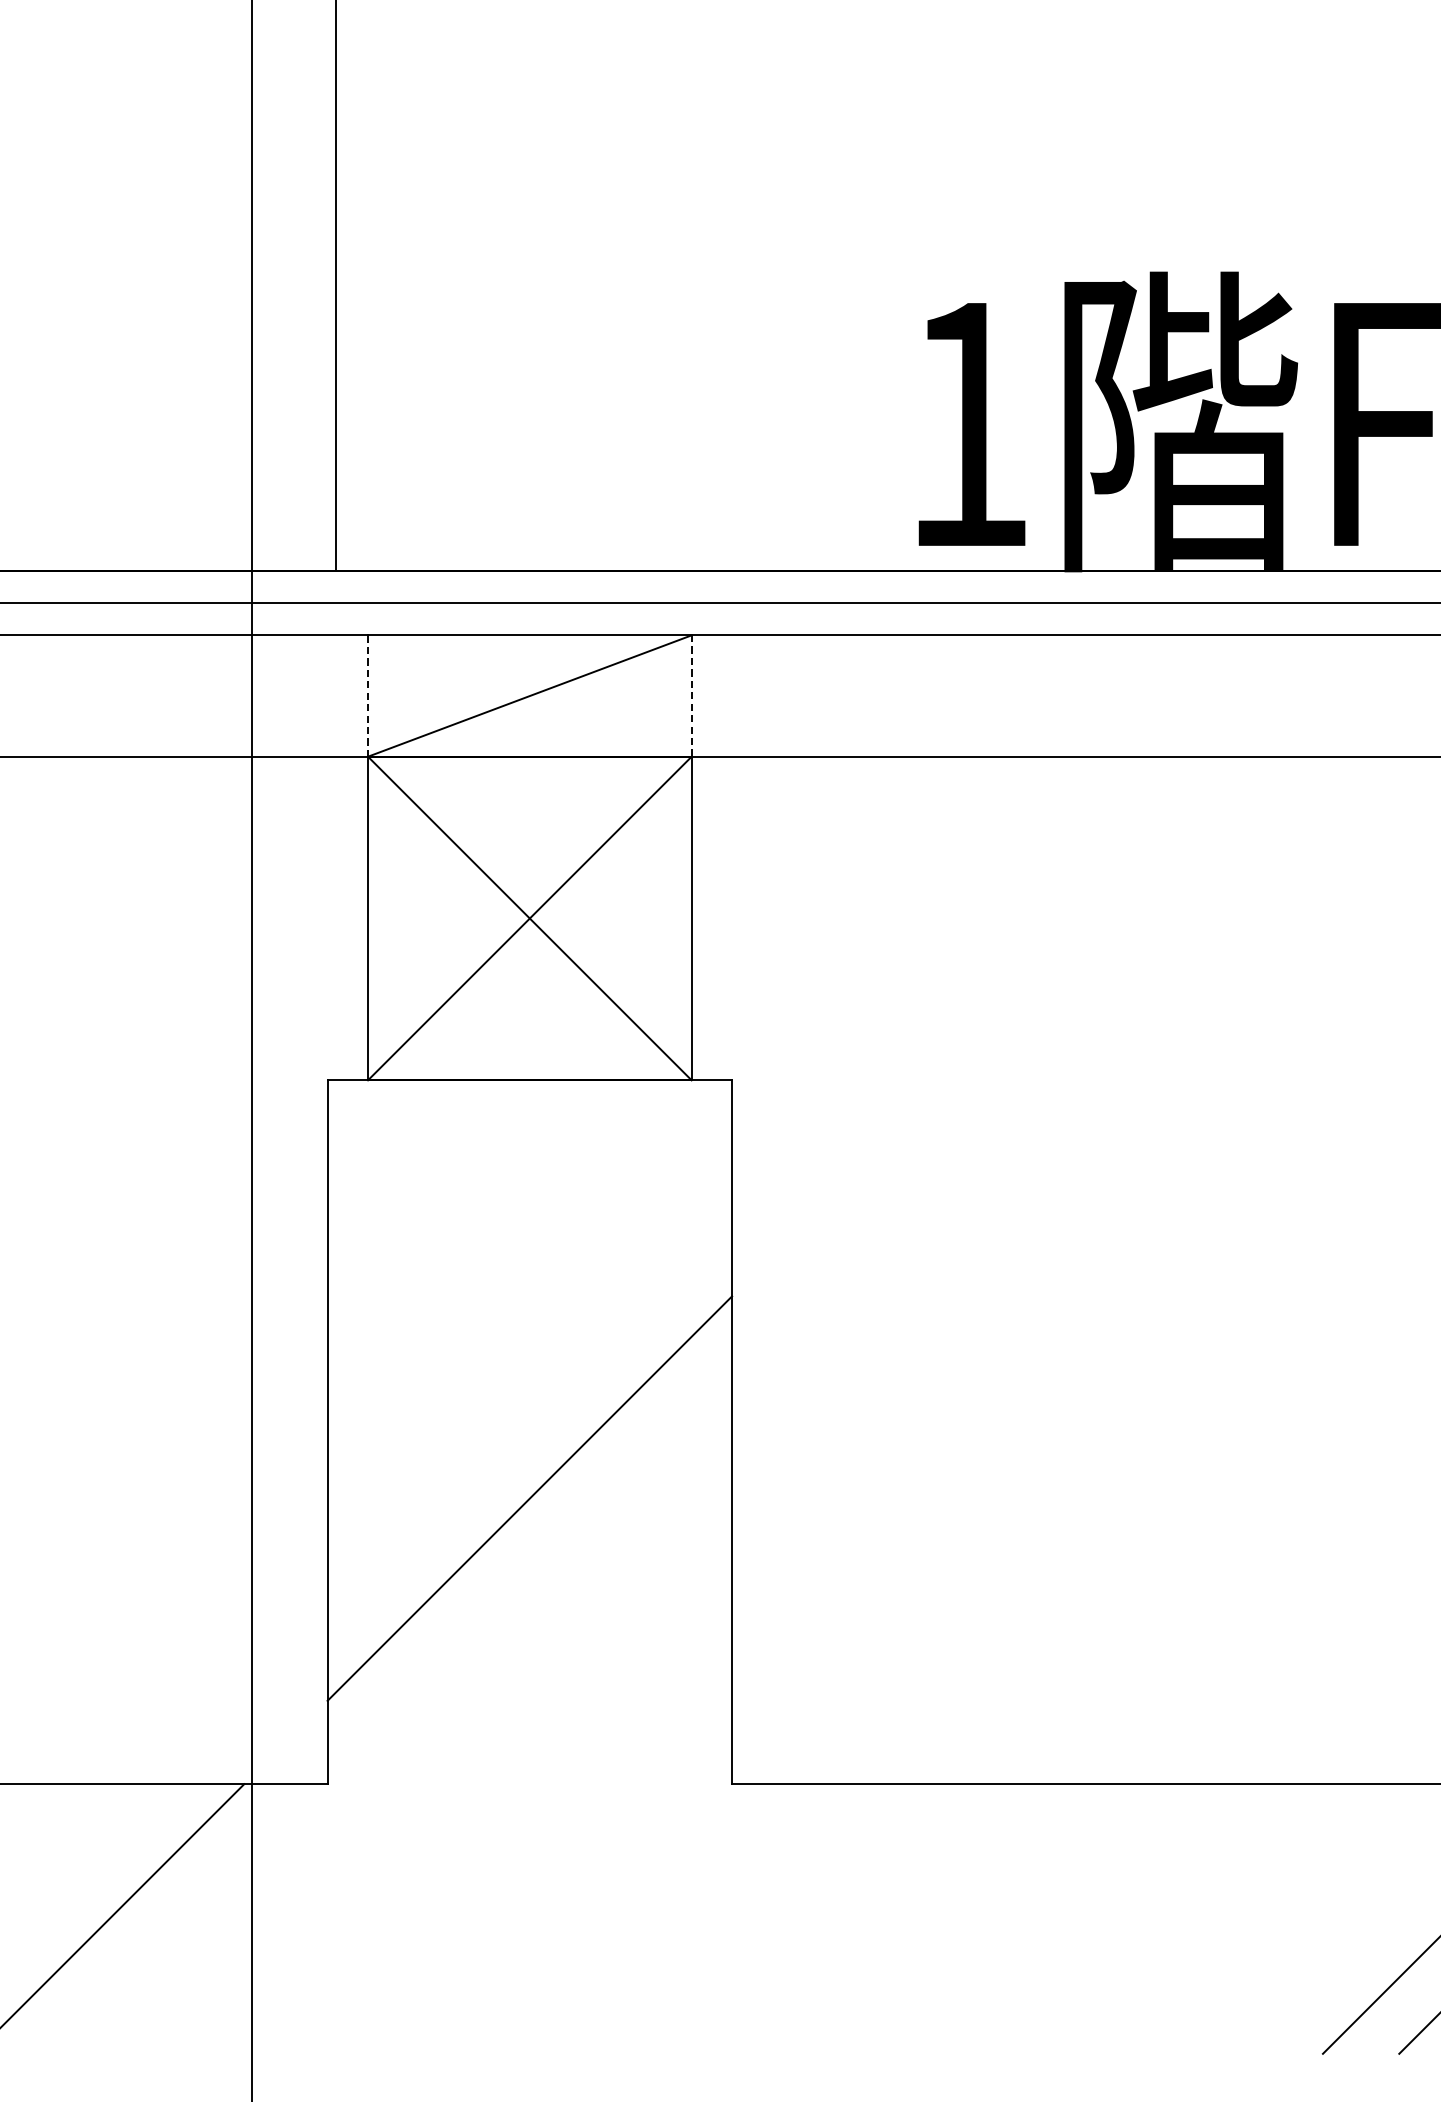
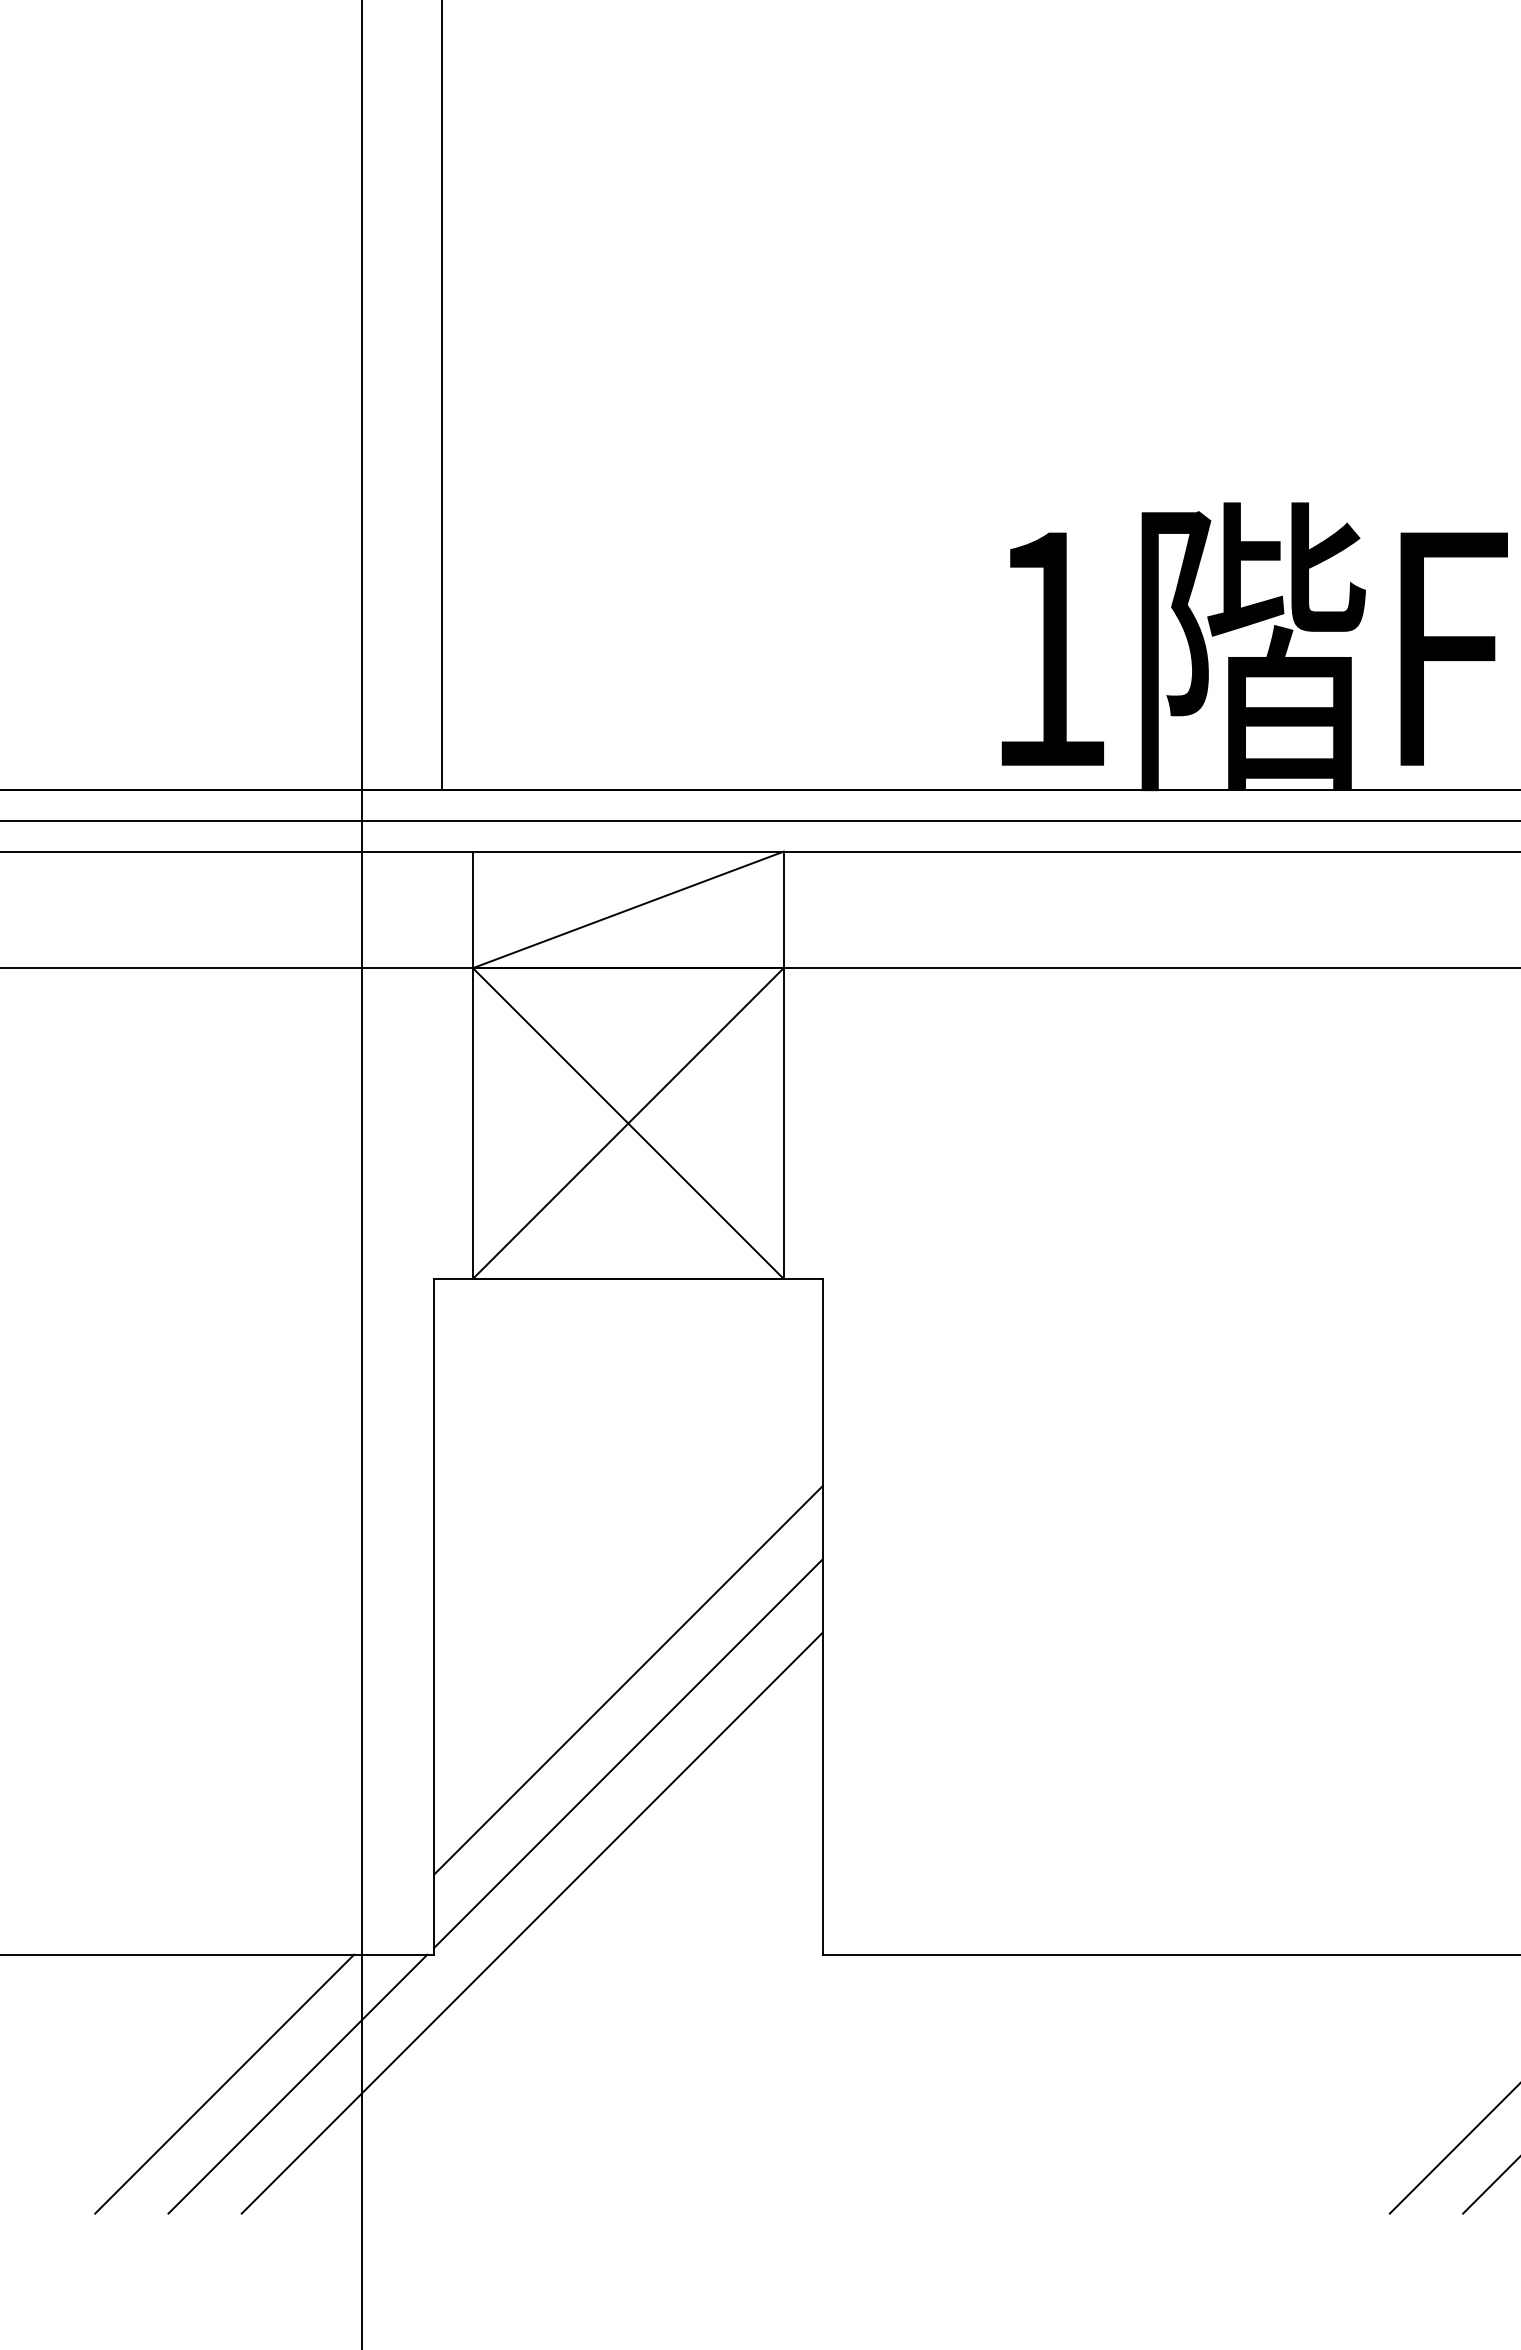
line: (691, 695) -> (783, 909), dashed -> solid
line: (367, 696) -> (472, 910), dashed -> solid
line: (530, 1574) -> (628, 1753), added
line: (428, 1750) -> (531, 1922), added
line: (185, 1918) -> (297, 2083), added

